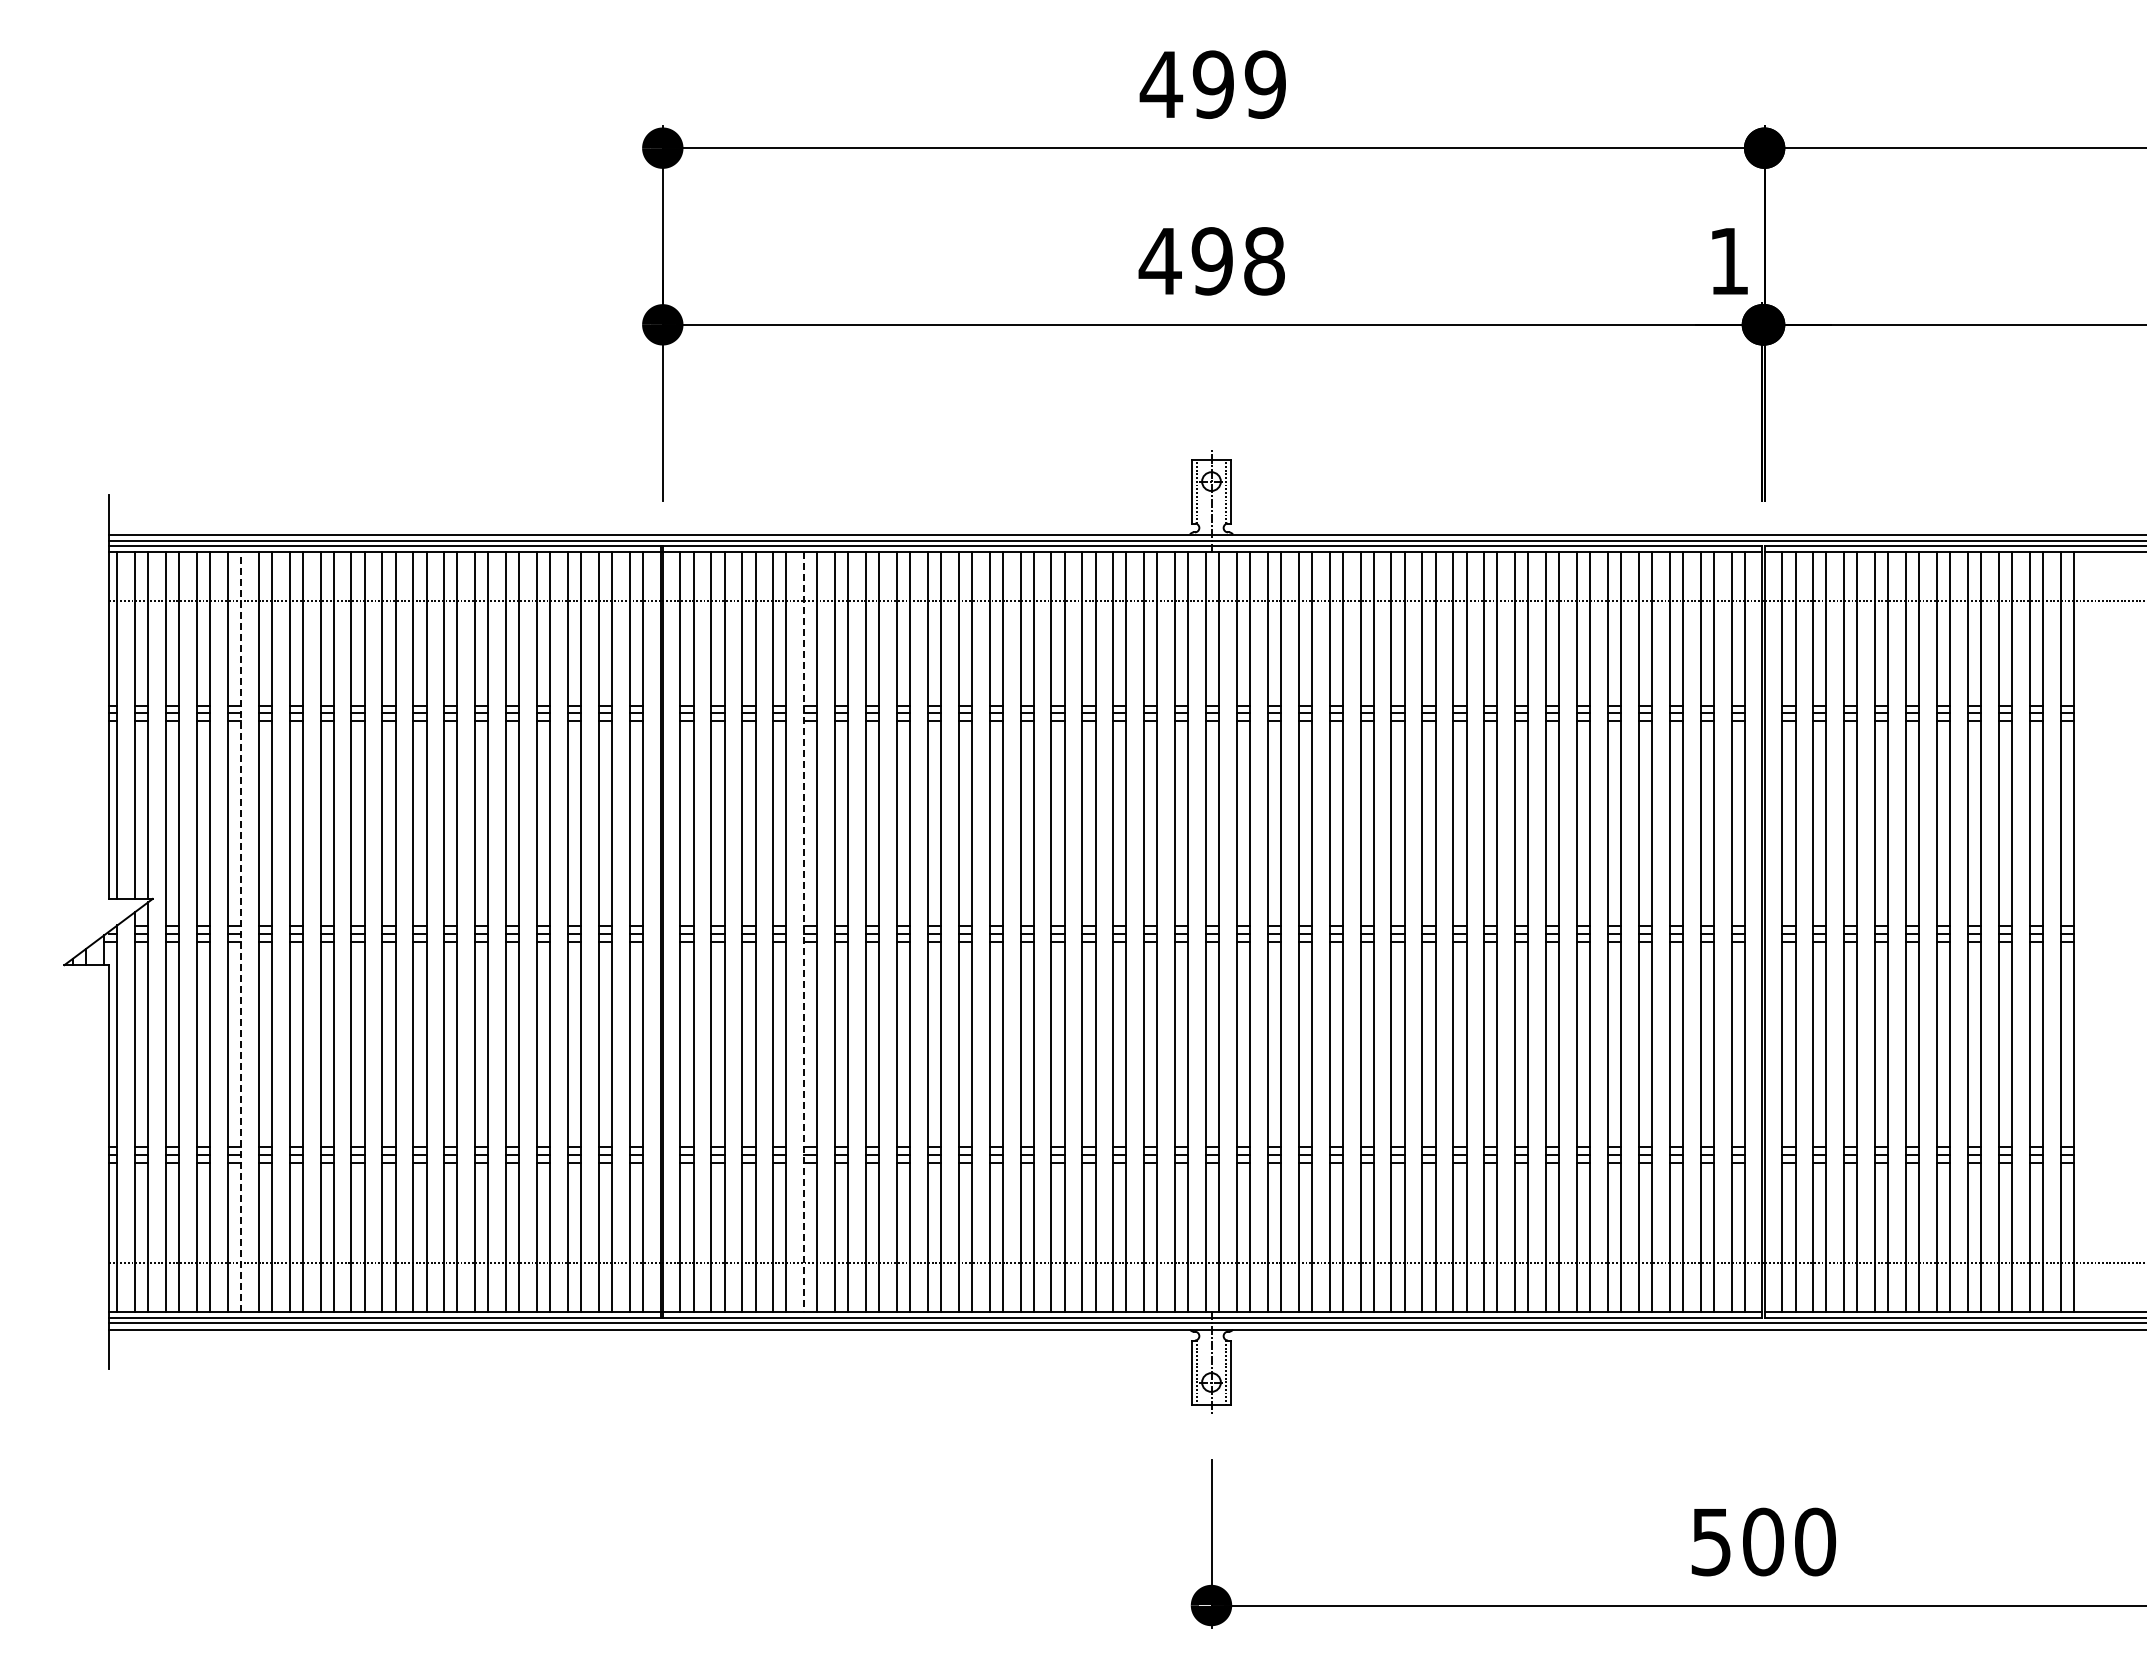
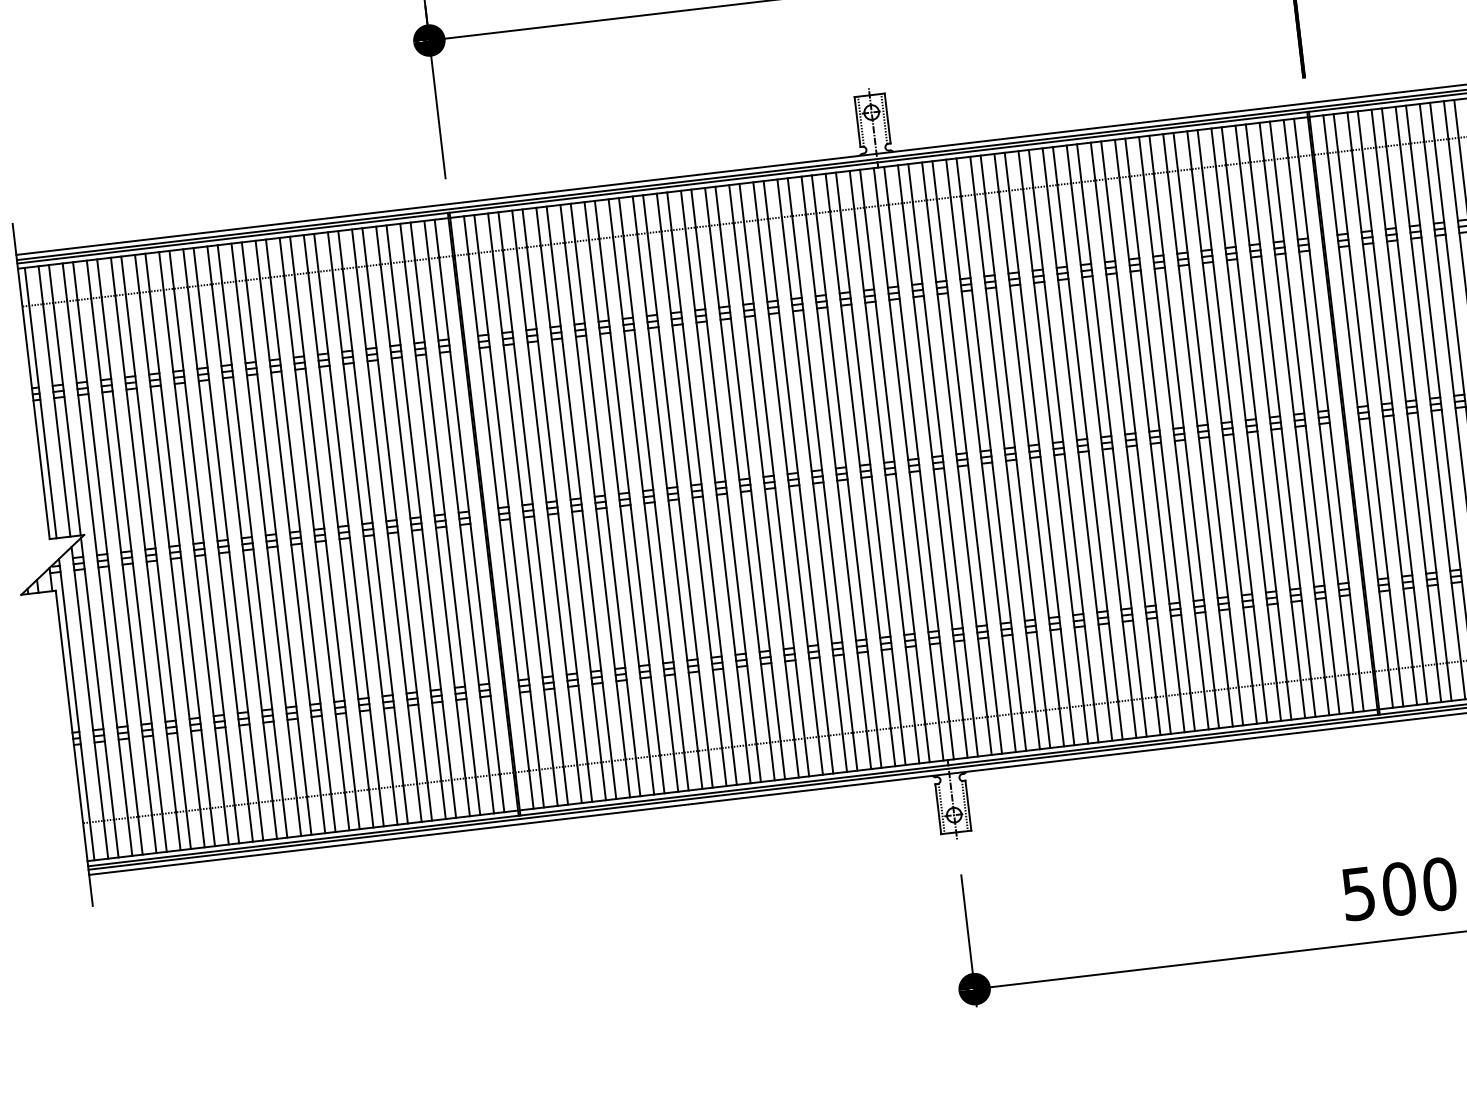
line: (241, 932) -> (156, 553), dashed -> solid
line: (804, 932) -> (595, 501), dashed -> solid

